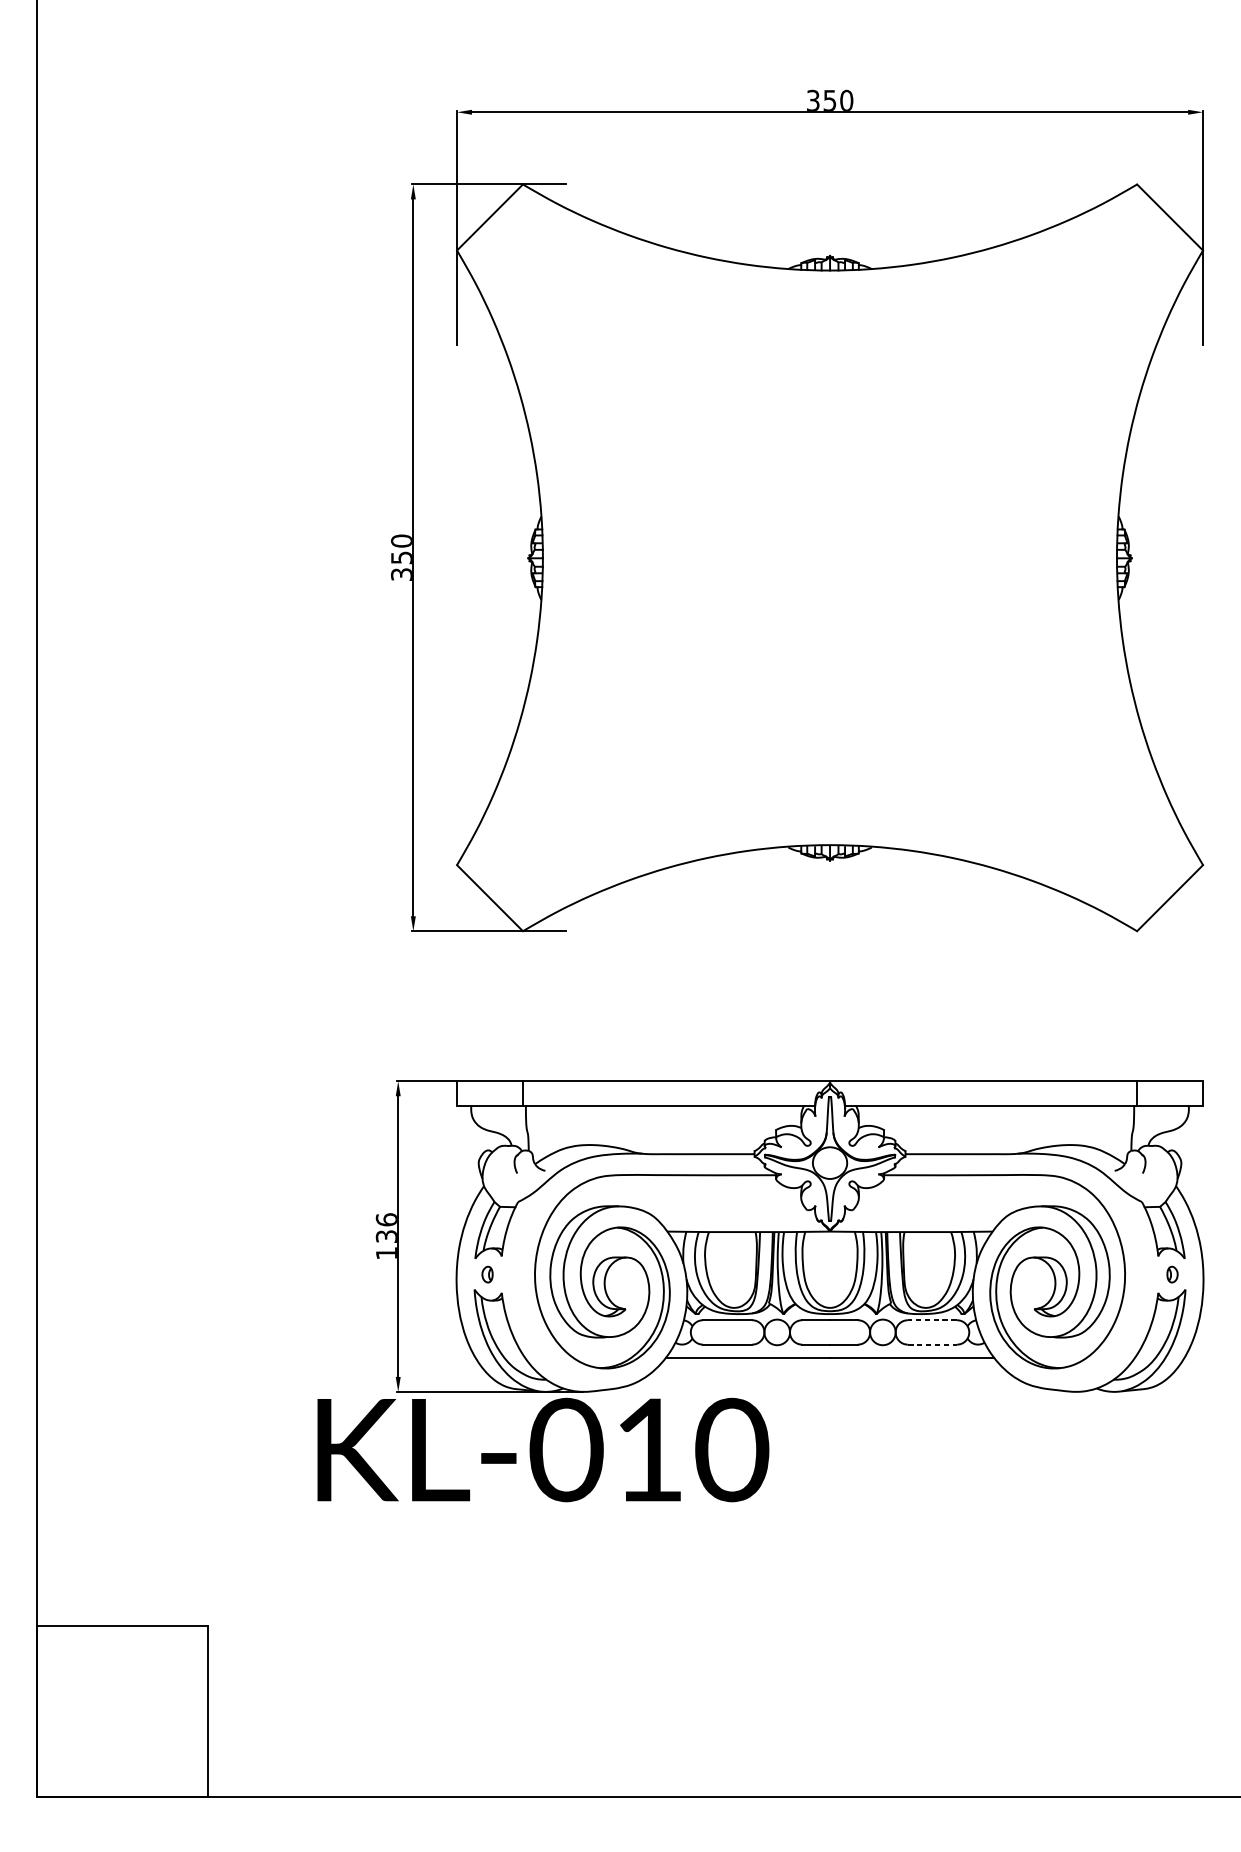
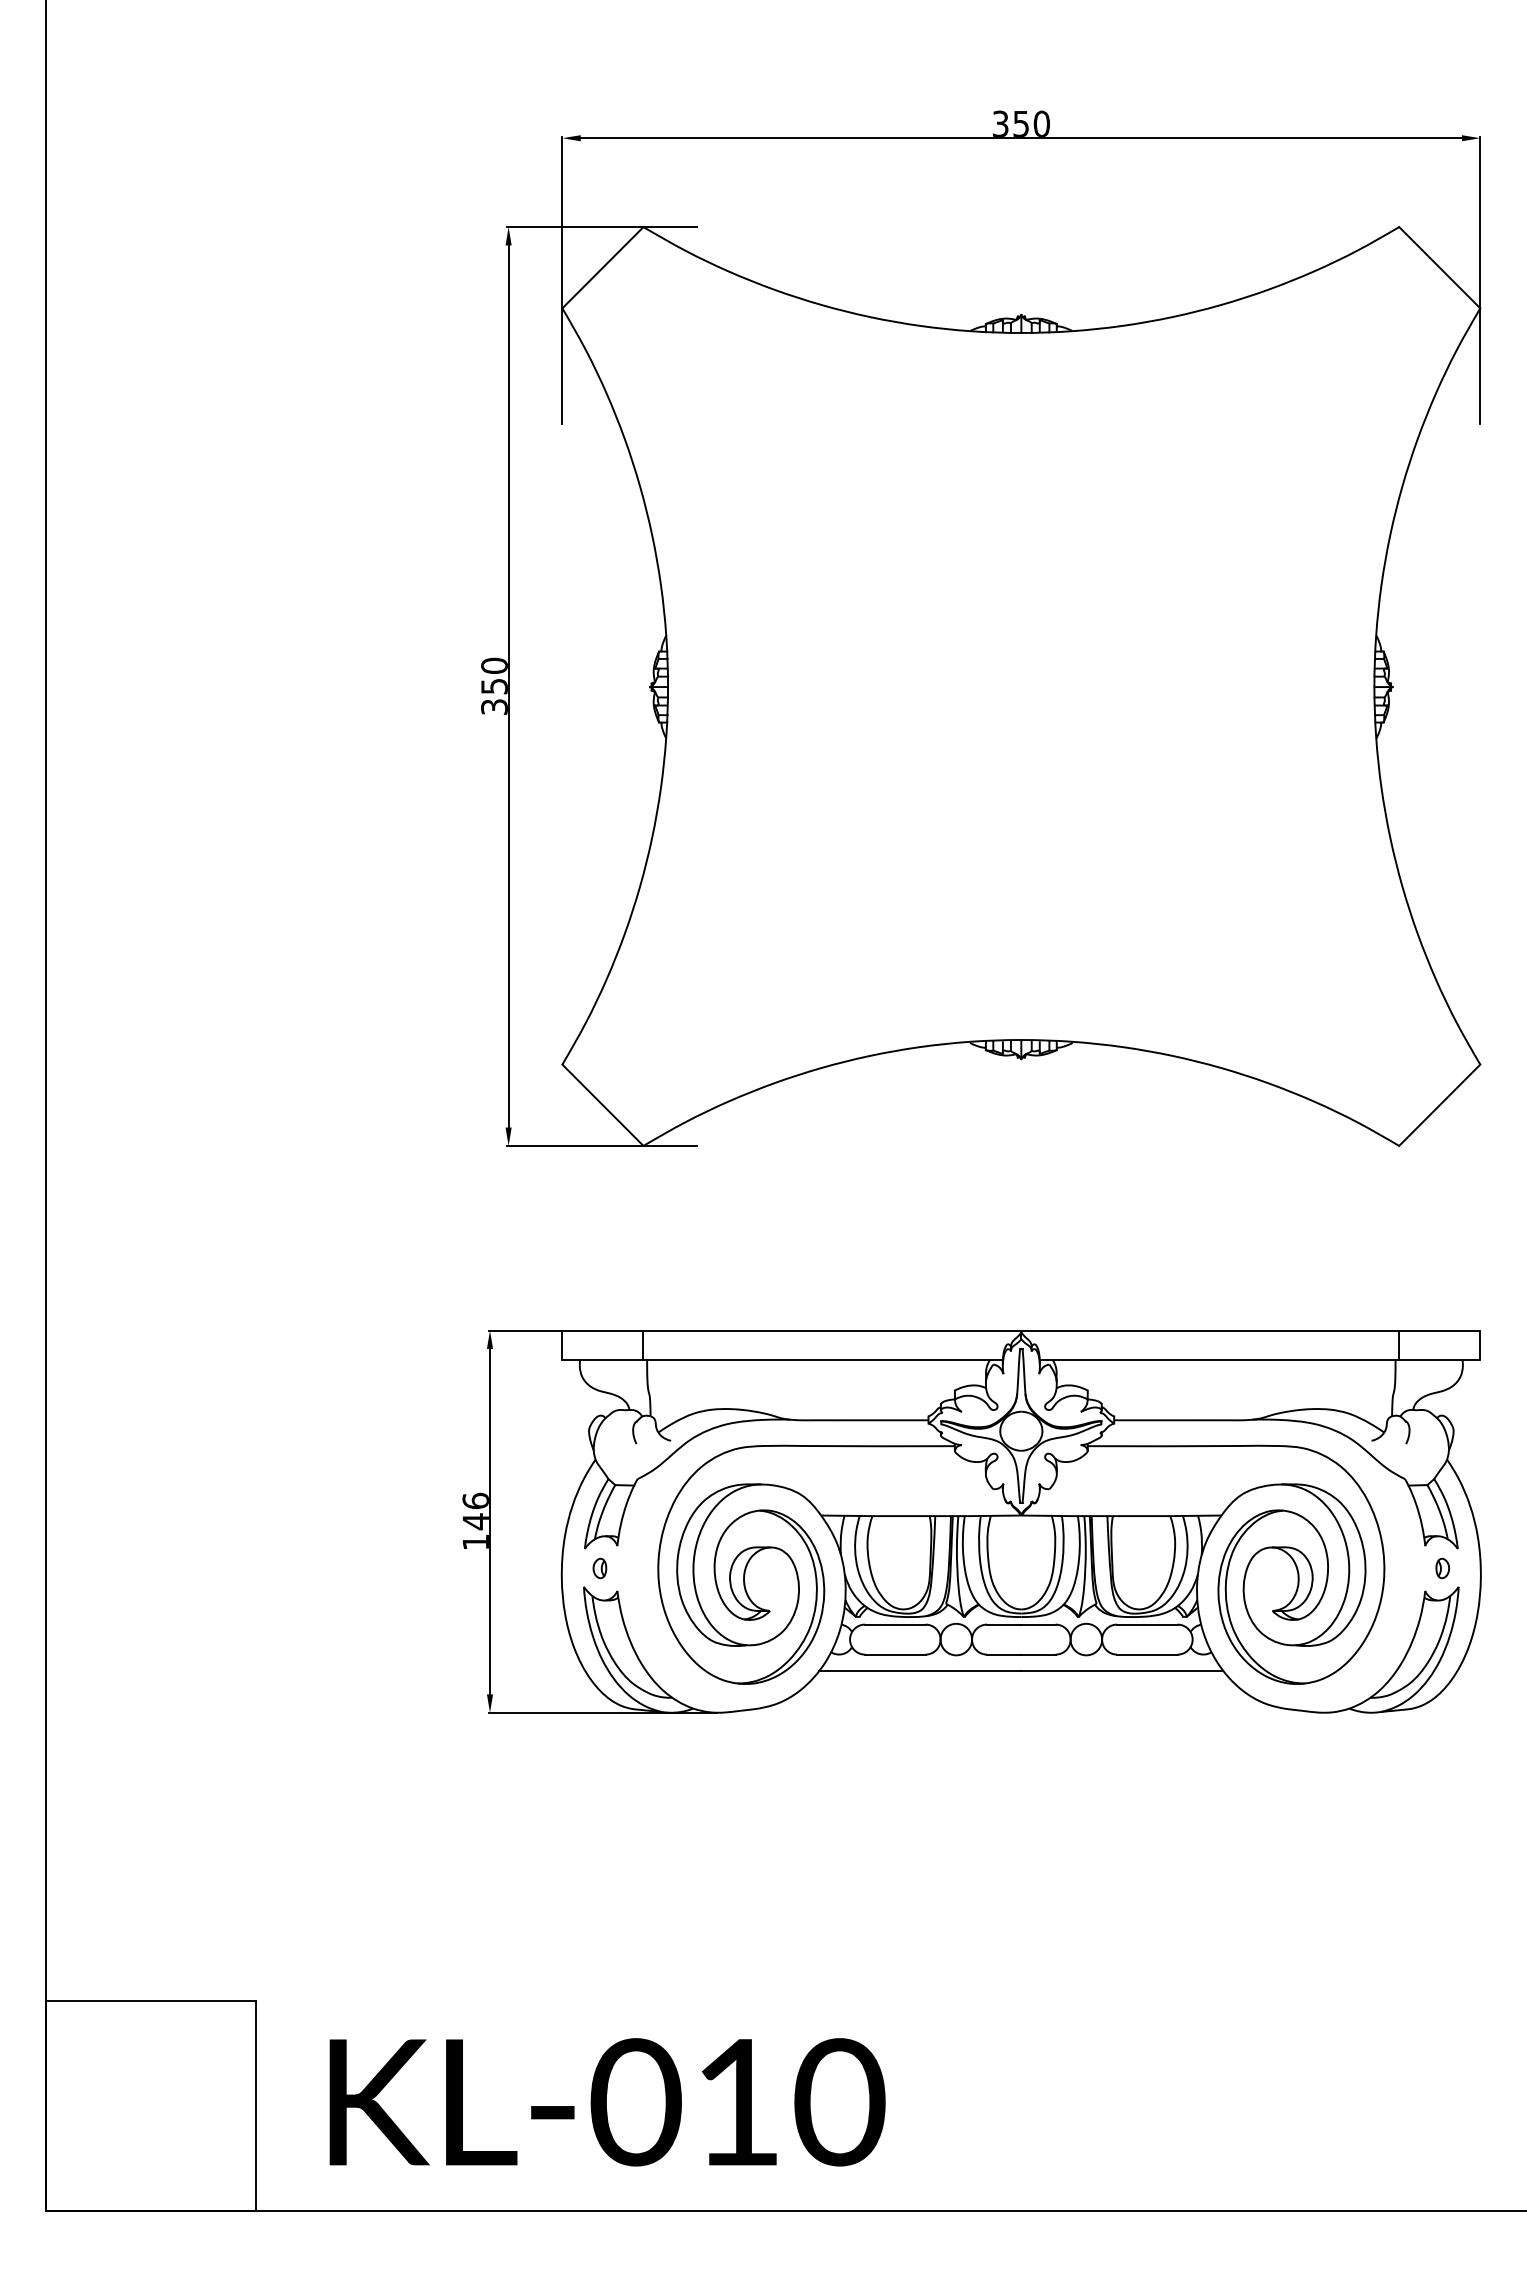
text: (386, 1236) -> (475, 1521), 136 -> 146
line: (931, 1320) -> (1146, 1624), dashed -> solid
line: (932, 1344) -> (1147, 1654), dashed -> solid
text: (543, 1450) -> (607, 2102), moved

